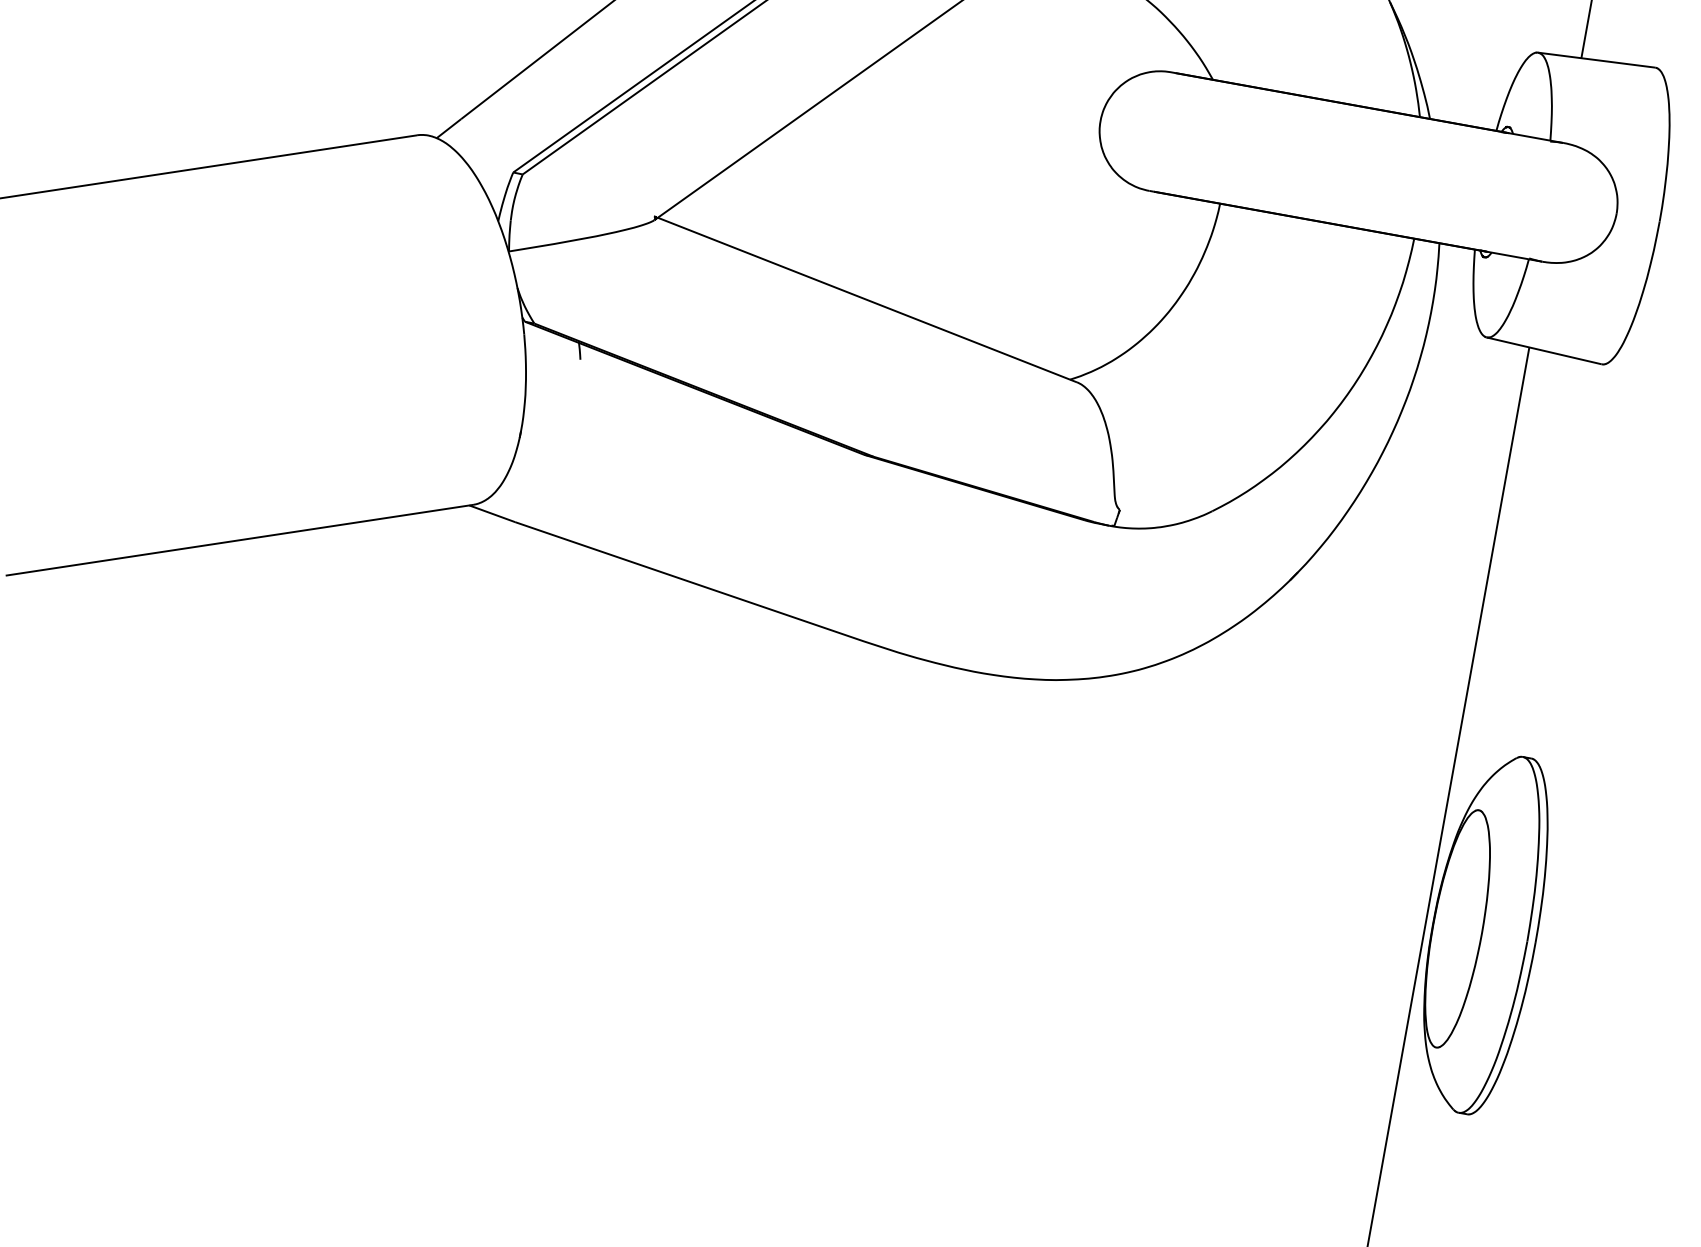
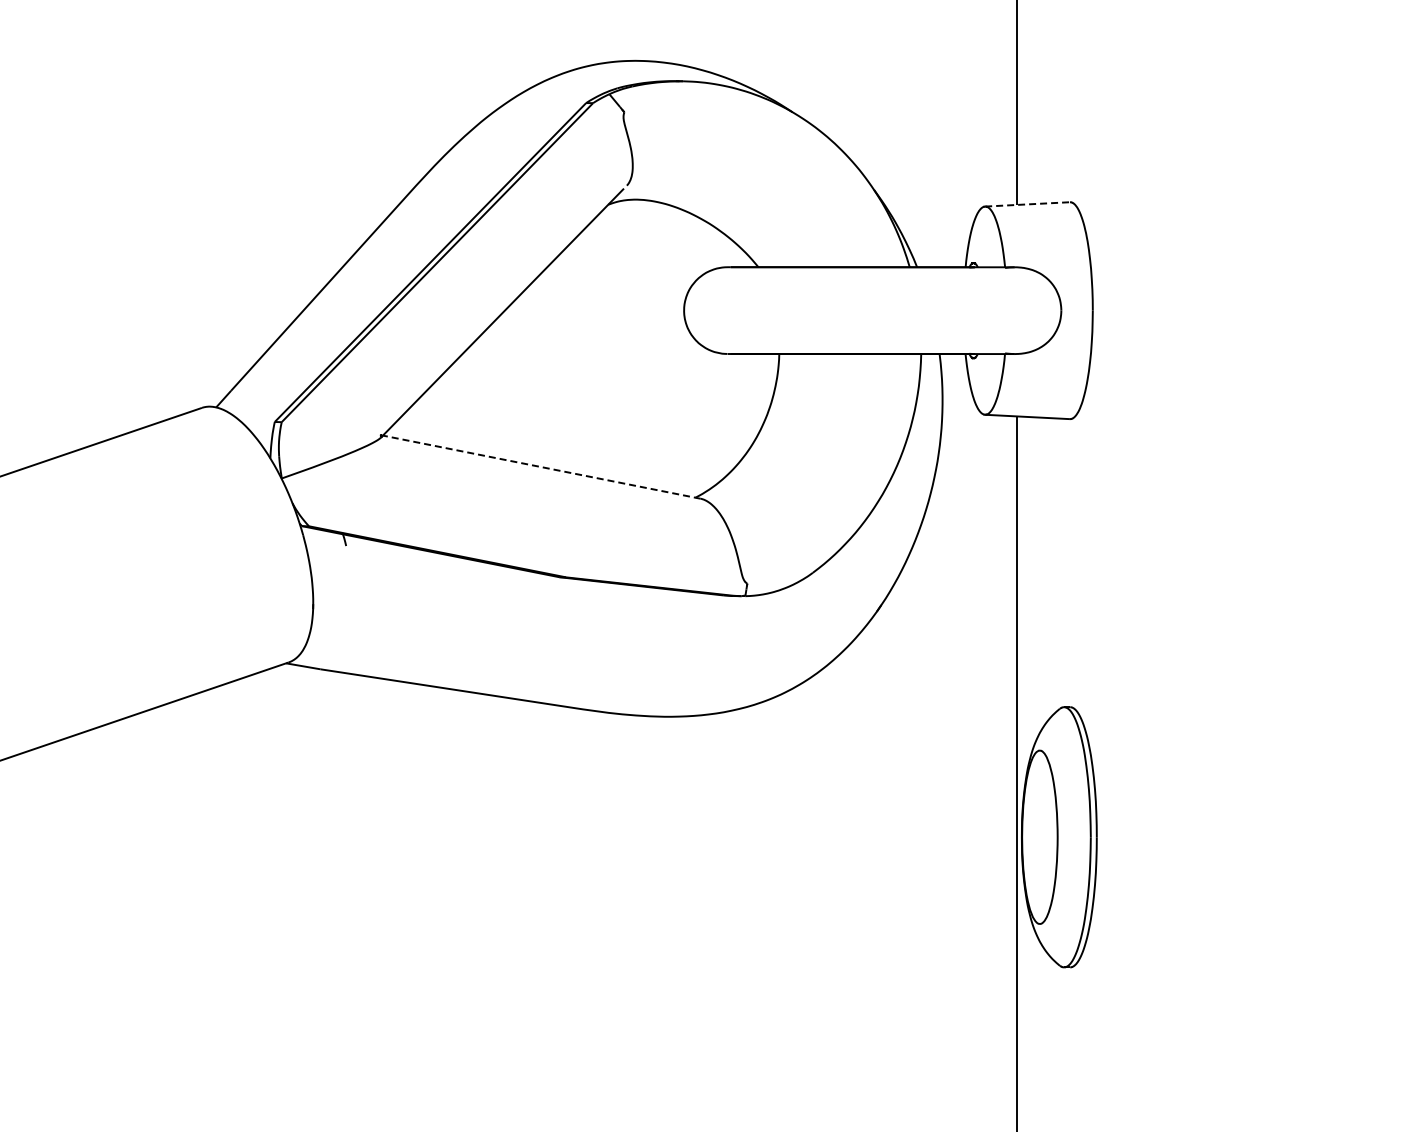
line: (1597, 60) -> (1028, 204), solid -> dashed
line: (866, 300) -> (541, 467), solid -> dashed

